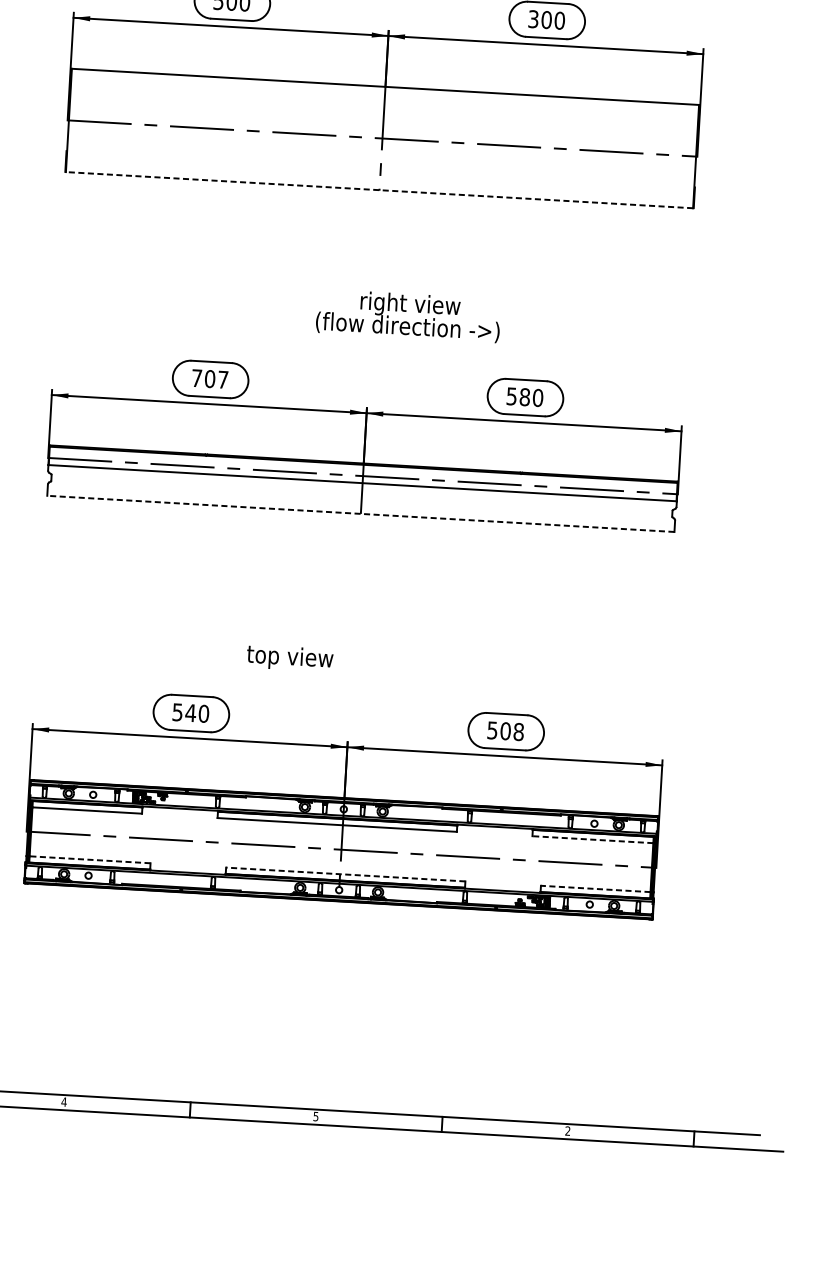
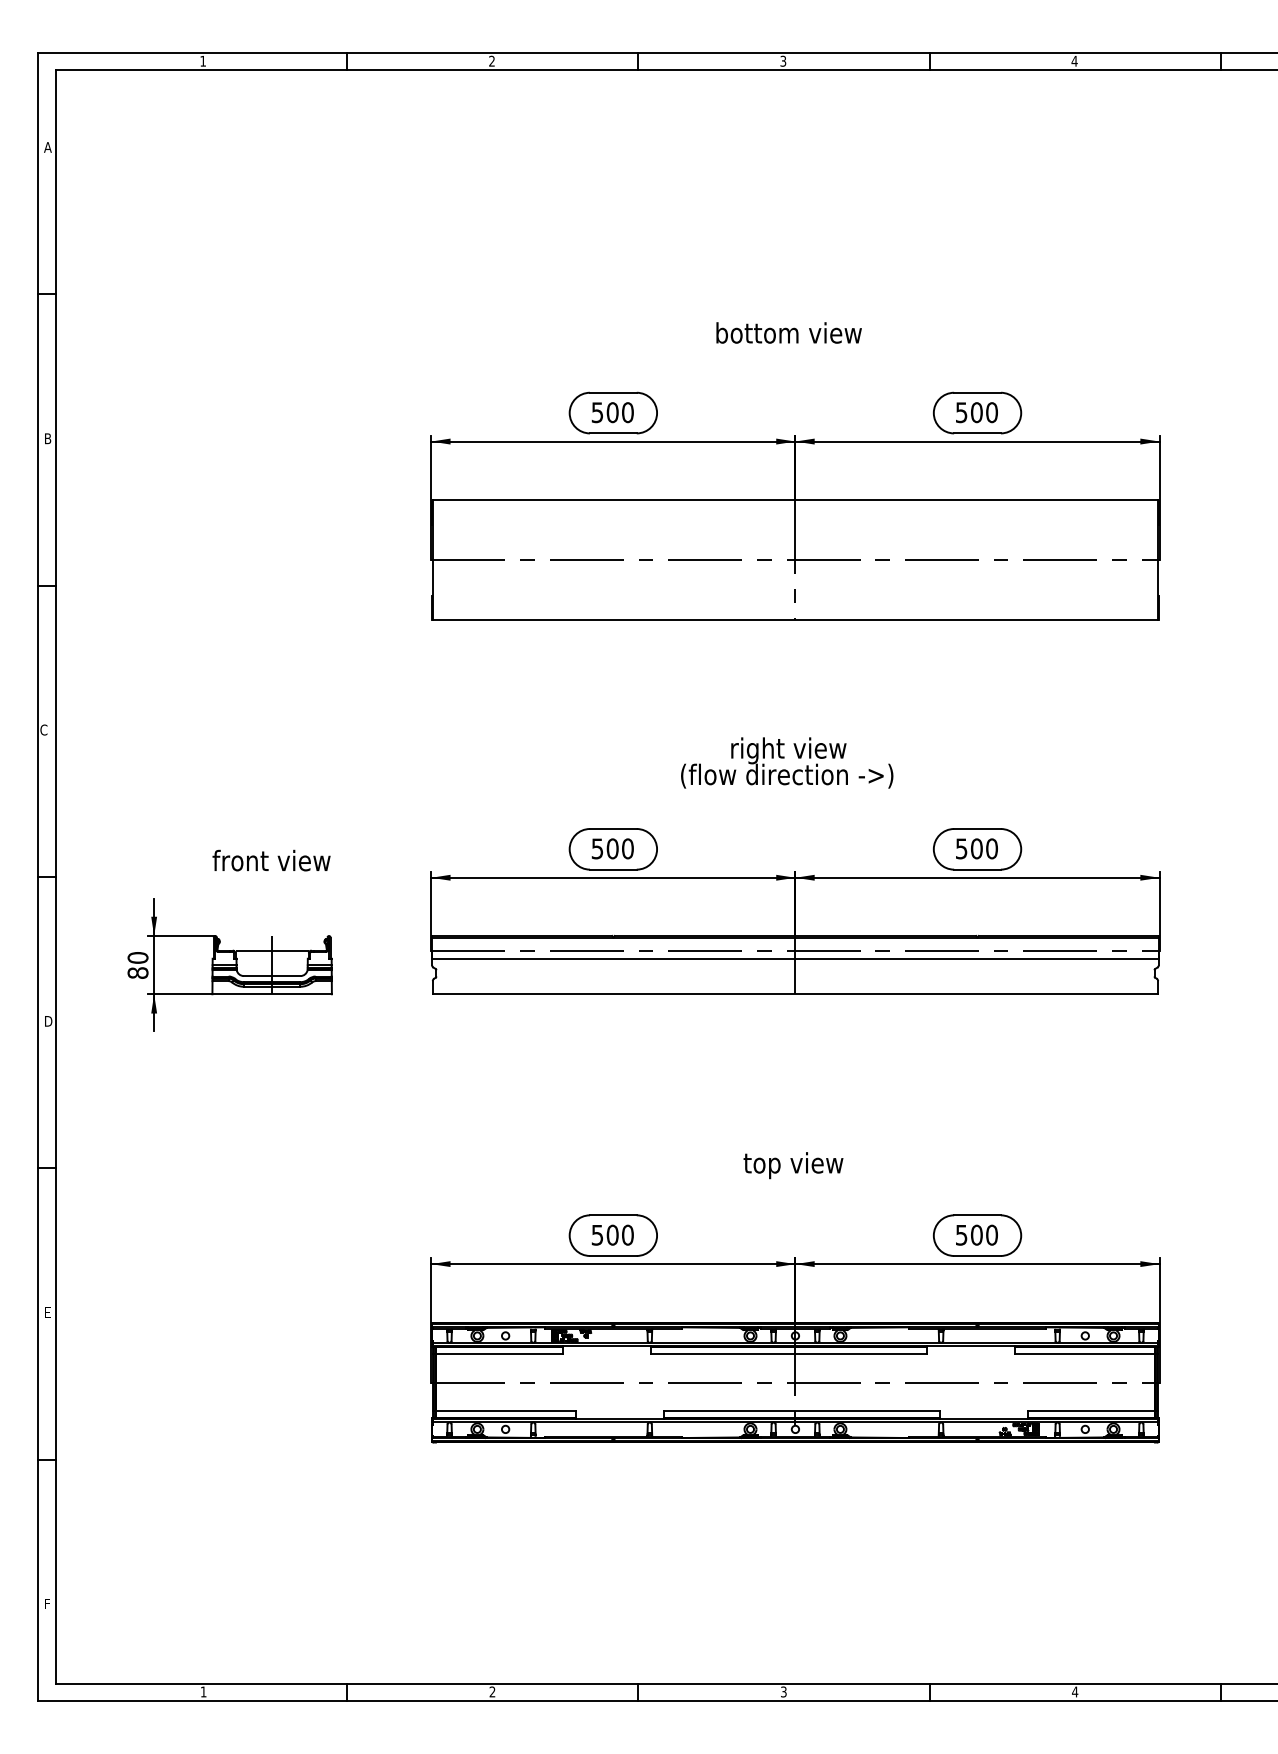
text: (533, 19) -> (961, 412), 300 -> 500
line: (379, 189) -> (795, 619), dashed -> solid
text: (408, 315) -> (787, 762), moved
text: (209, 378) -> (612, 848), 707 -> 500
text: (524, 396) -> (976, 848), 580 -> 500
line: (360, 514) -> (795, 994), dashed -> solid
text: (290, 658) -> (793, 1165), moved
text: (190, 712) -> (612, 1234), 540 -> 500
text: (518, 732) -> (991, 1235), 508 -> 500
line: (592, 839) -> (1084, 1354), dashed -> solid
line: (90, 859) -> (506, 1410), dashed -> solid
line: (345, 874) -> (801, 1410), dashed -> solid
line: (595, 888) -> (1090, 1410), dashed -> solid
text: (64, 1101) -> (492, 1691), 4 -> 2
text: (315, 1115) -> (783, 1690), 5 -> 3
text: (568, 1130) -> (1075, 1691), 2 -> 4

